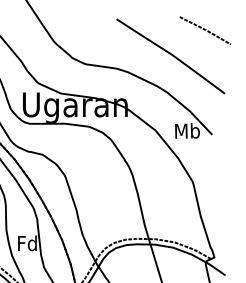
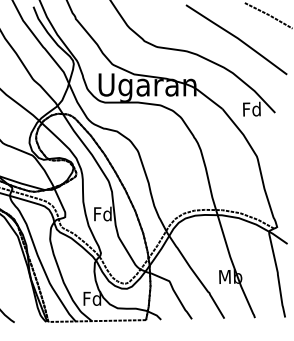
text: (186, 130) -> (251, 108), Mb -> Fd

